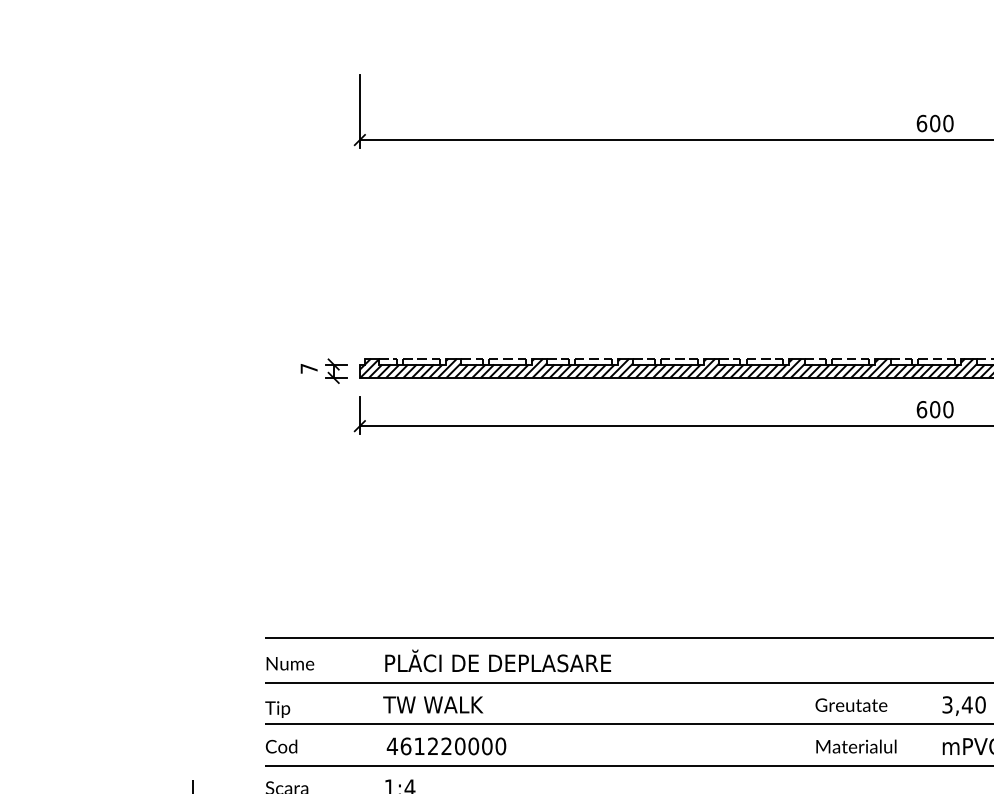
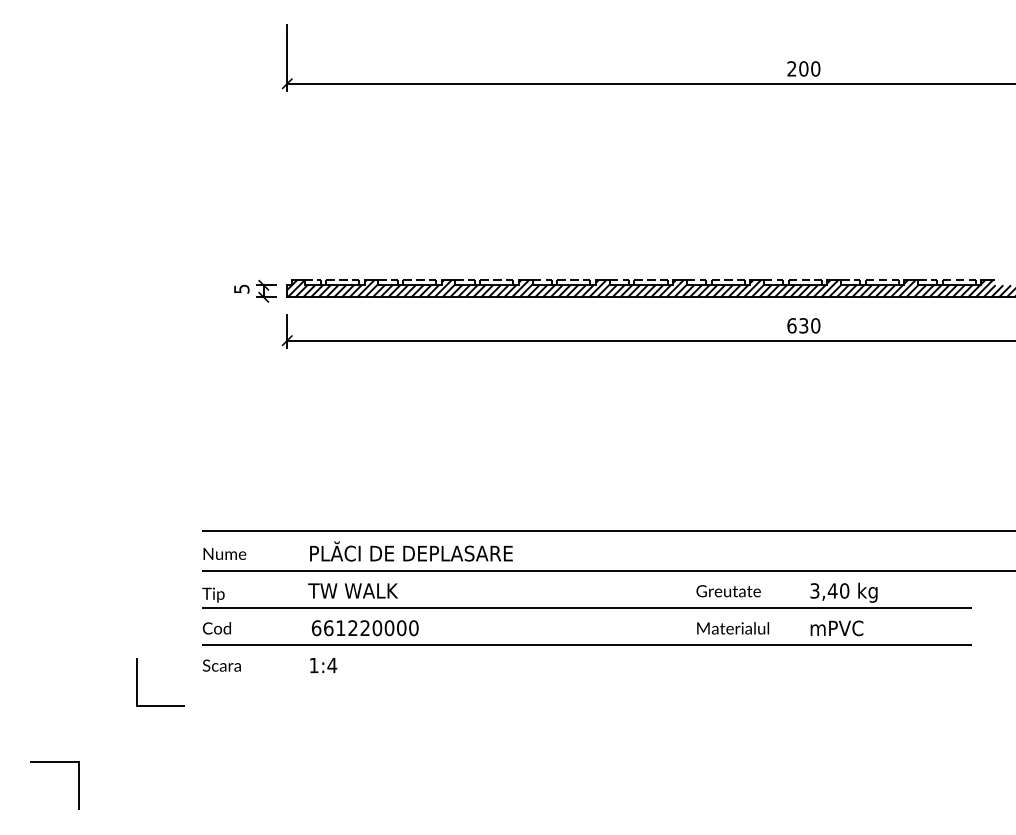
text: (921, 123) -> (791, 68), 600 -> 200
text: (308, 368) -> (241, 288), 7 -> 5
text: (934, 409) -> (803, 325), 600 -> 630
text: (392, 746) -> (316, 628), 461220000 -> 661220000

